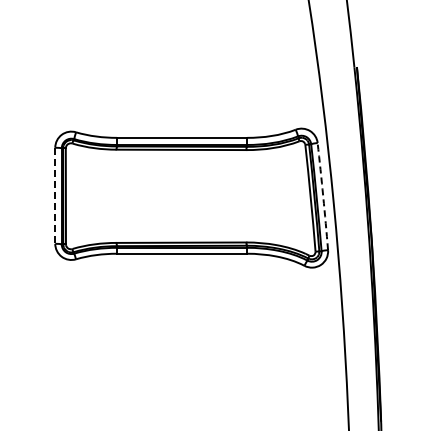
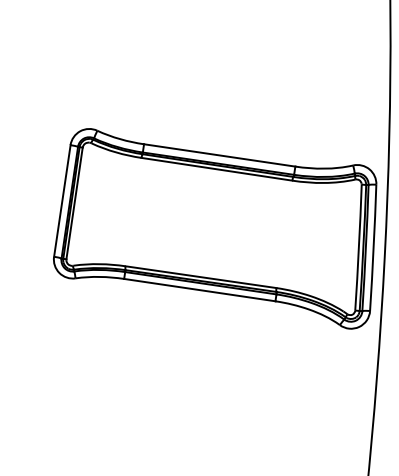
line: (55, 196) -> (62, 201), dashed -> solid
arc: (323, 196) -> (373, 247), dashed -> solid

